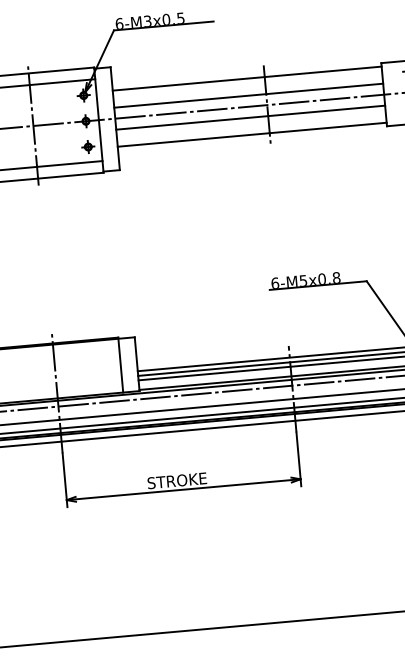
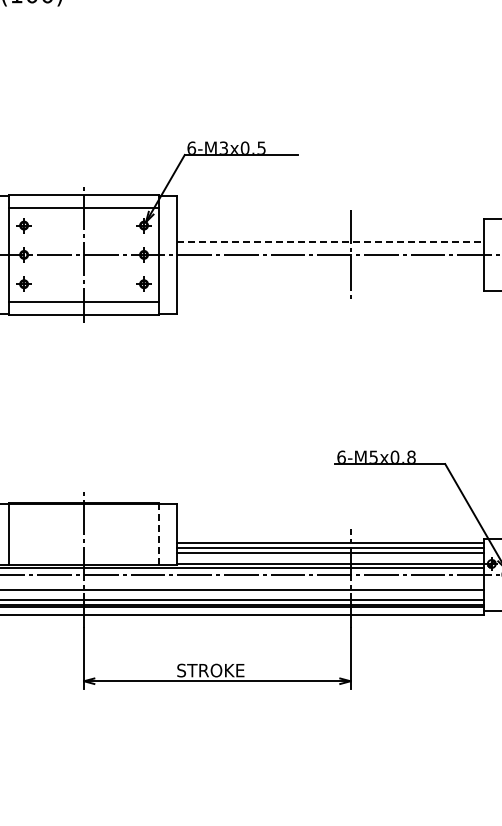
line: (247, 78) -> (330, 222), removed
line: (249, 95) -> (331, 242), solid -> dashed
line: (250, 117) -> (330, 267), removed
line: (252, 134) -> (330, 286), removed
line: (120, 364) -> (158, 533), solid -> dashed

